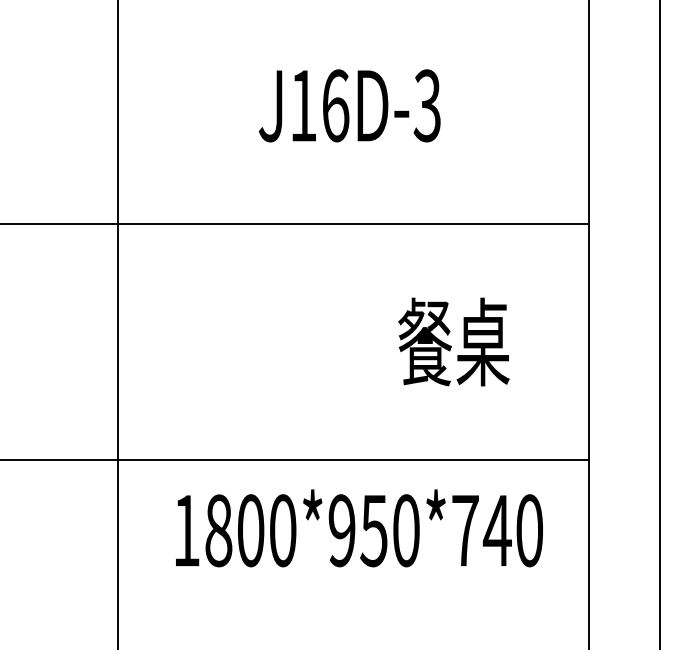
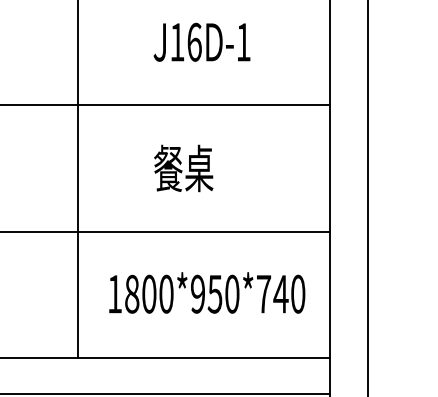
text: (427, 104) -> (243, 41), J16D-3 -> J16D-1
text: (453, 342) -> (183, 168), moved
text: (359, 527) -> (207, 292), moved

